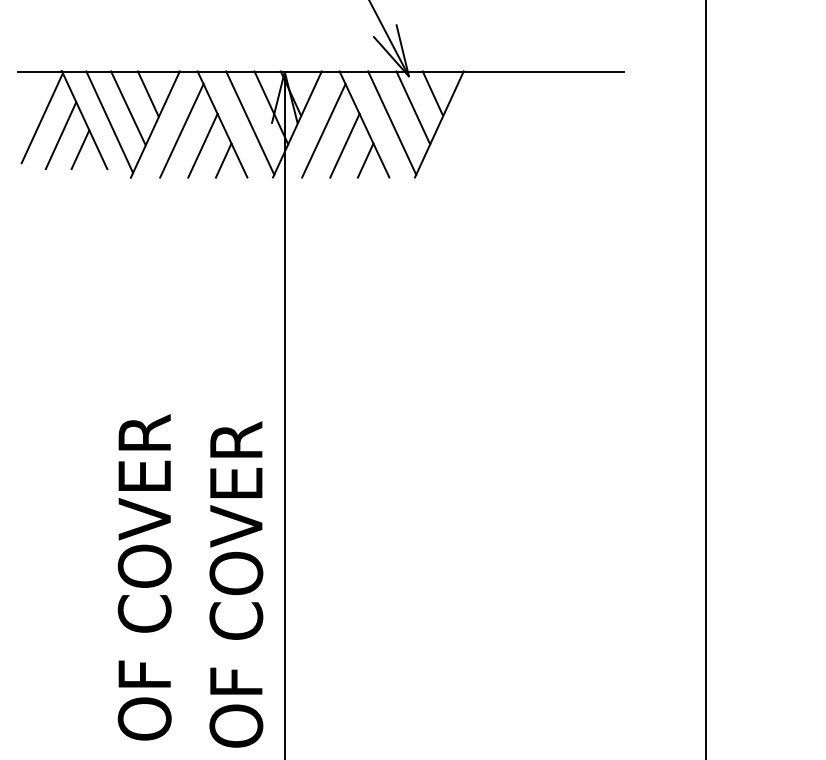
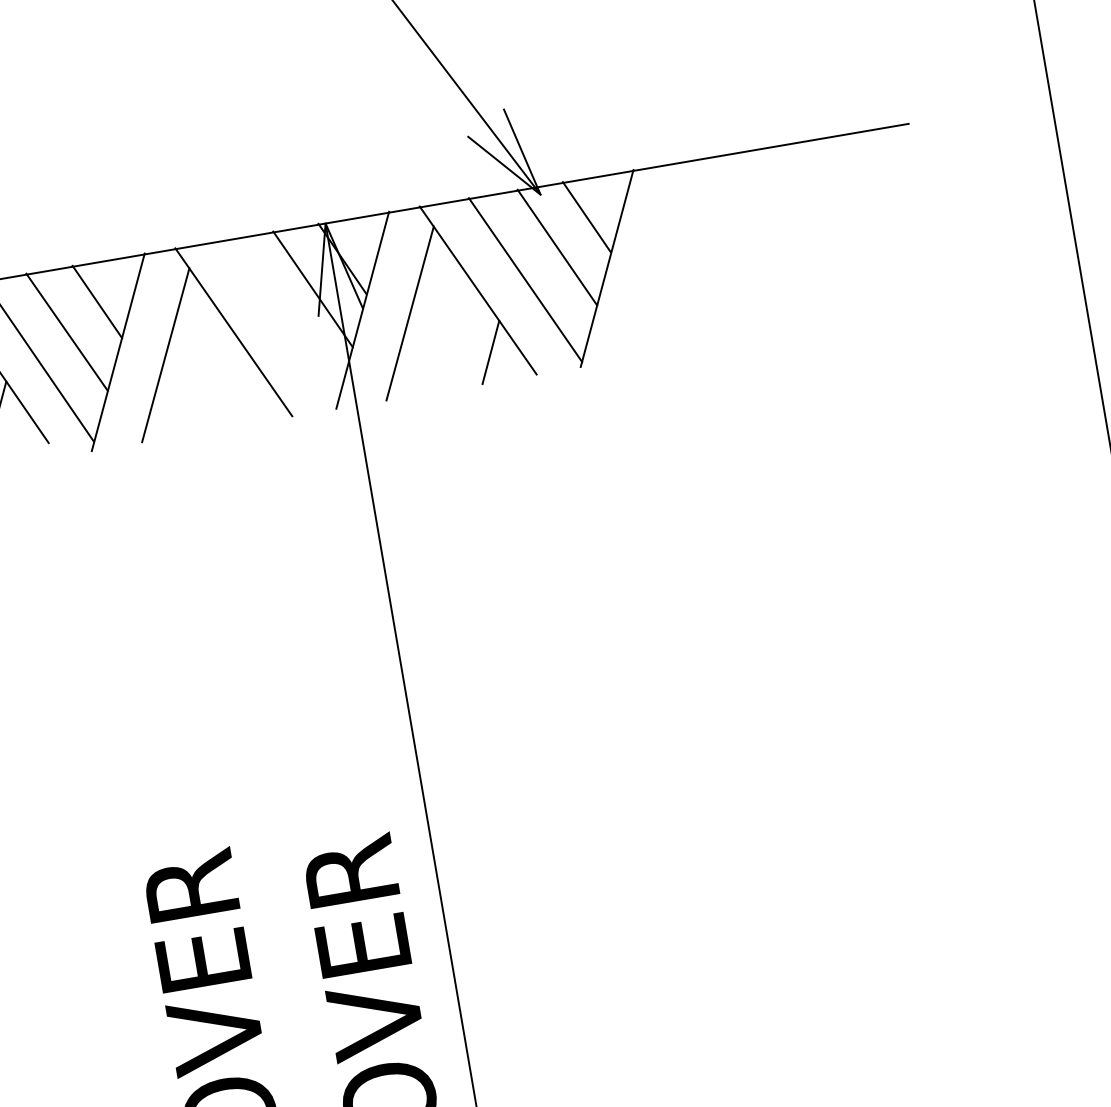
line: (250, 122) -> (281, 320), removed
line: (202, 145) -> (205, 374), removed
line: (344, 145) -> (449, 332), removed
line: (223, 160) -> (246, 394), removed

